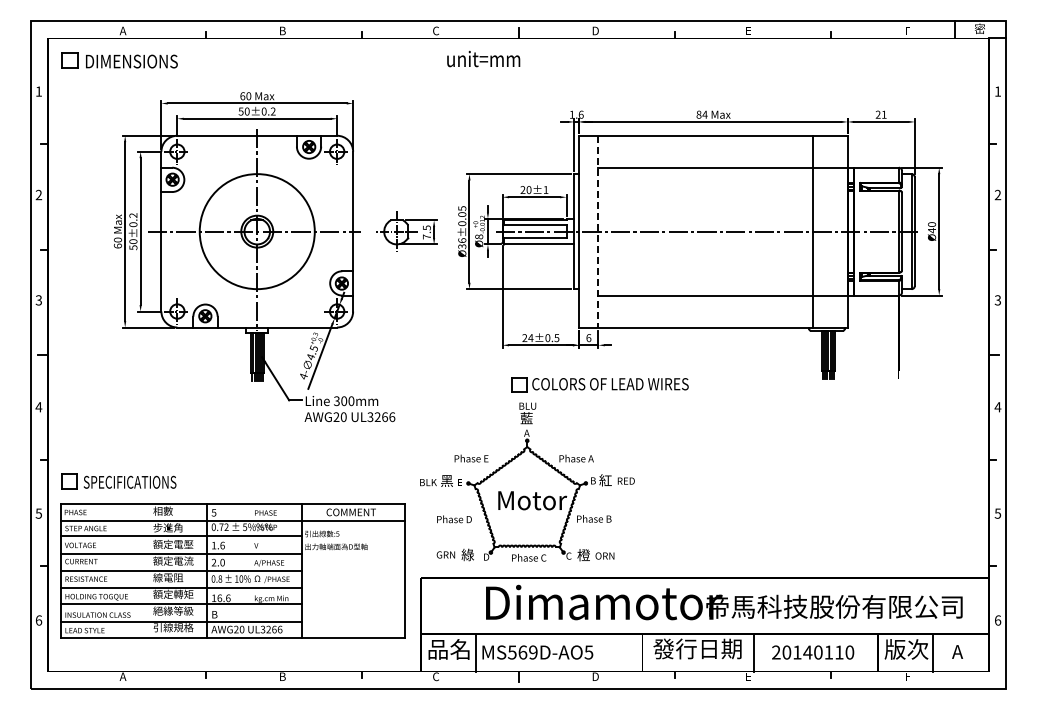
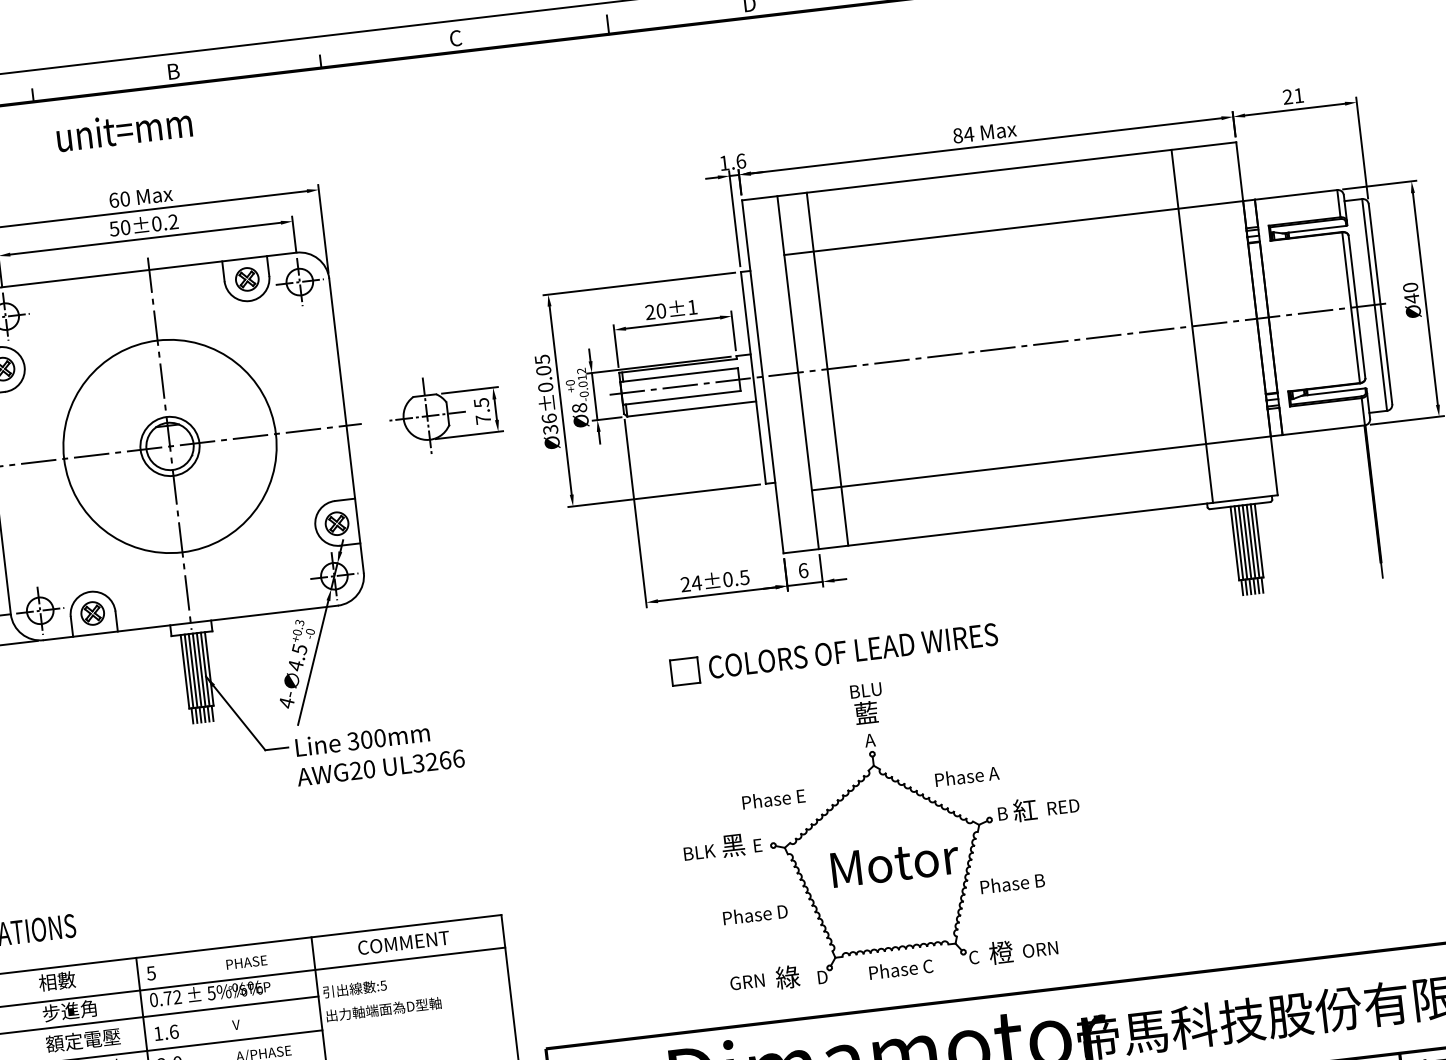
text: (483, 58) -> (123, 128), moved
line: (598, 231) -> (798, 372), dashed -> solid
line: (614, 231) -> (827, 368), added
part: (527, 481) -> (881, 829), moved

